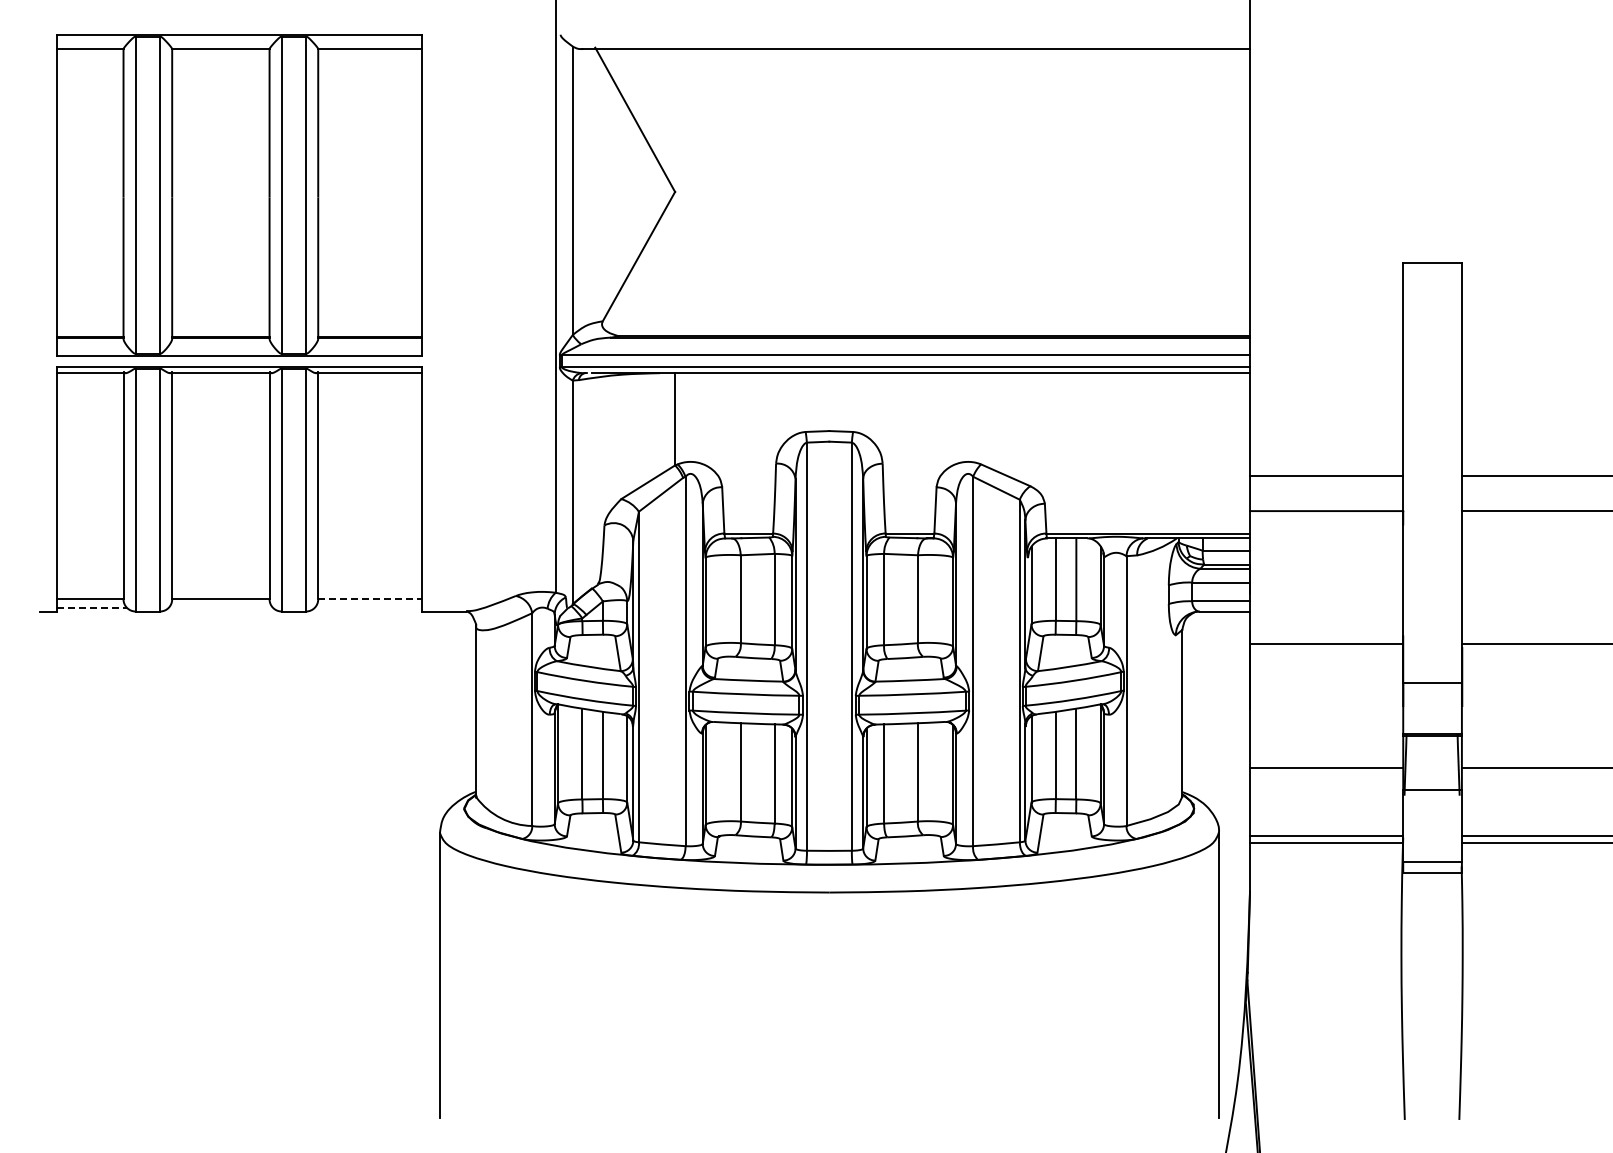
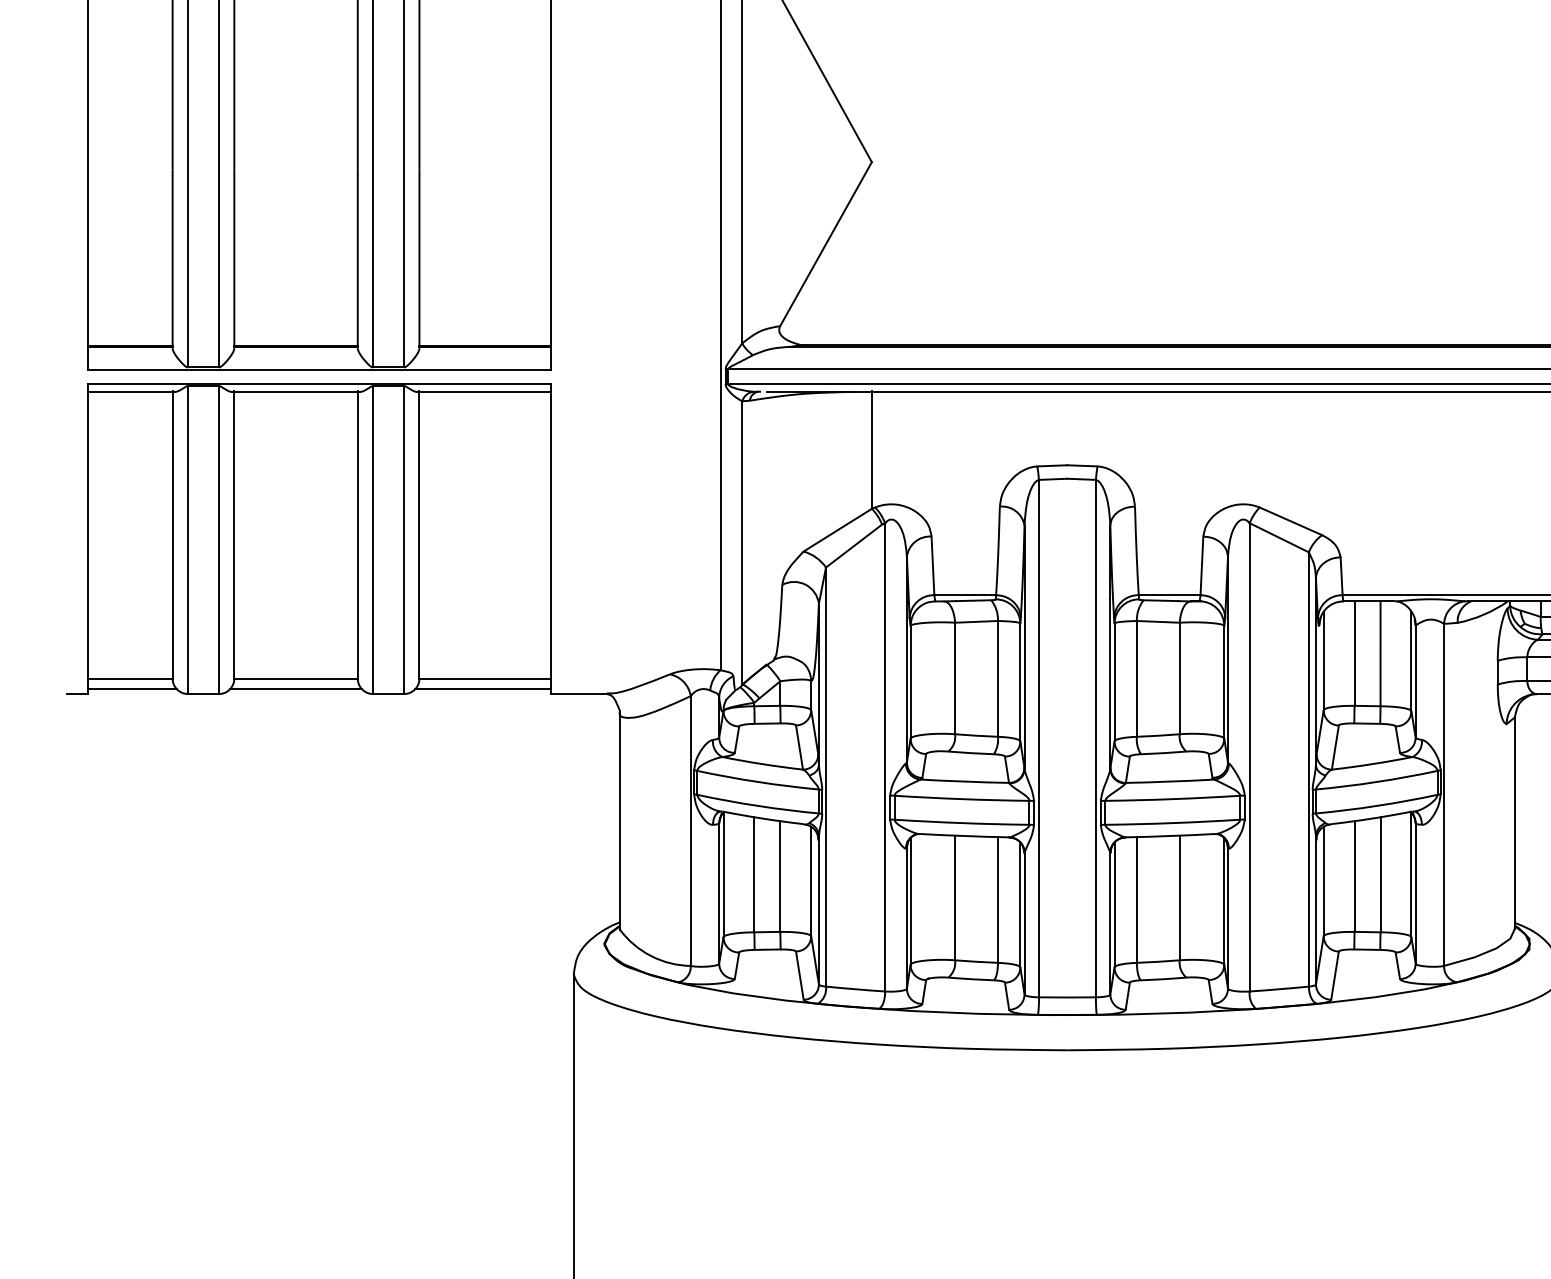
line: (369, 599) -> (484, 678), dashed -> solid
line: (92, 607) -> (133, 688), dashed -> solid
line: (220, 607) -> (295, 688), added
line: (367, 607) -> (481, 688), added

